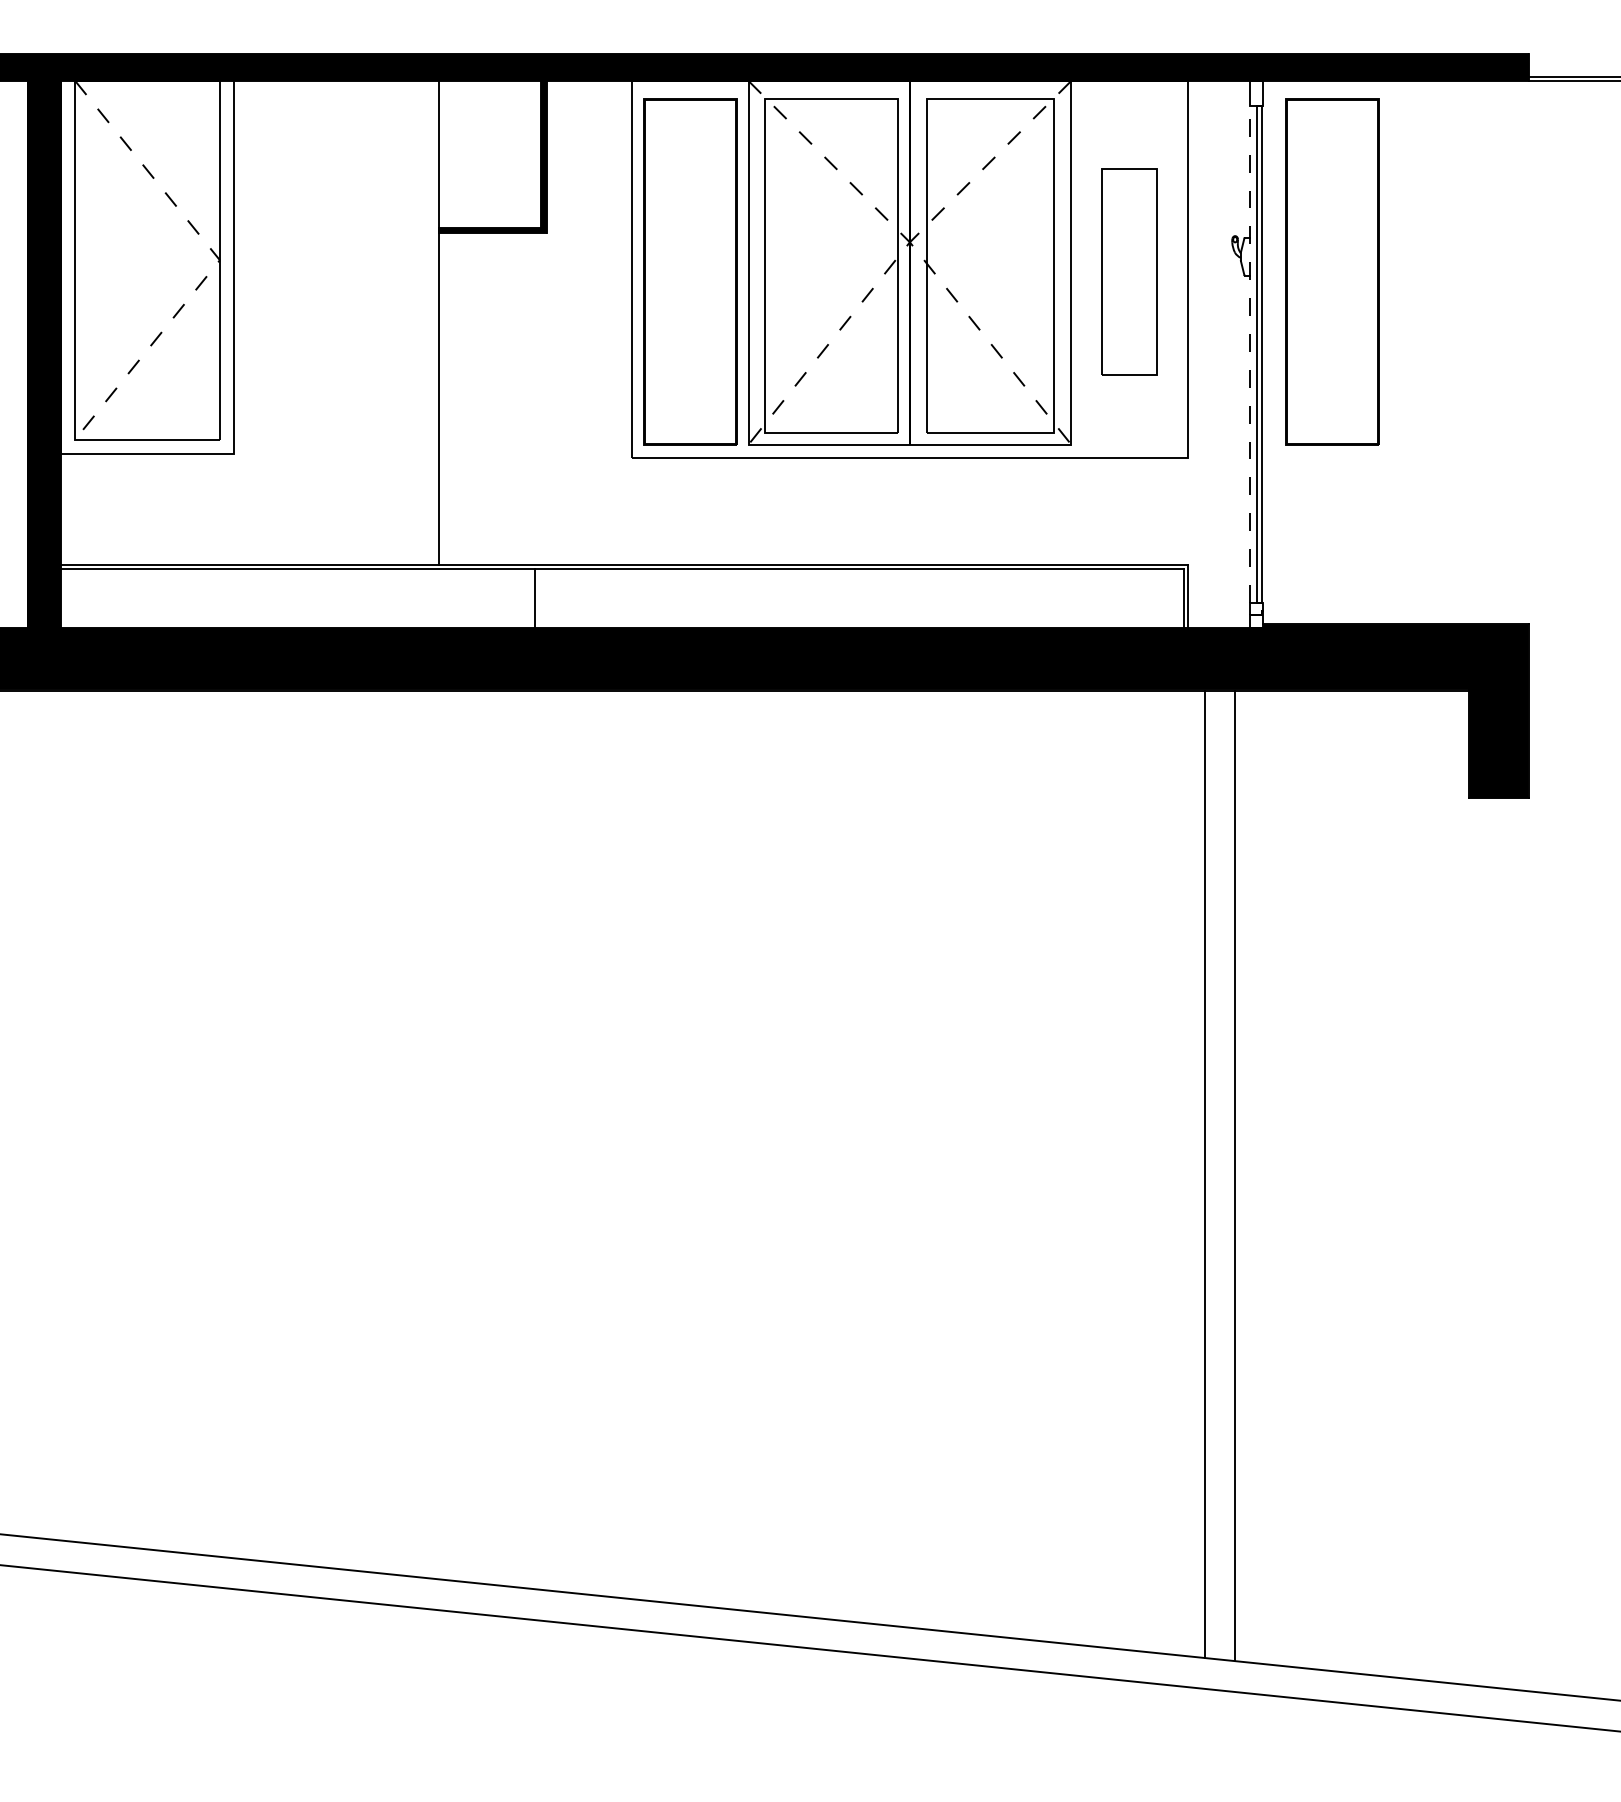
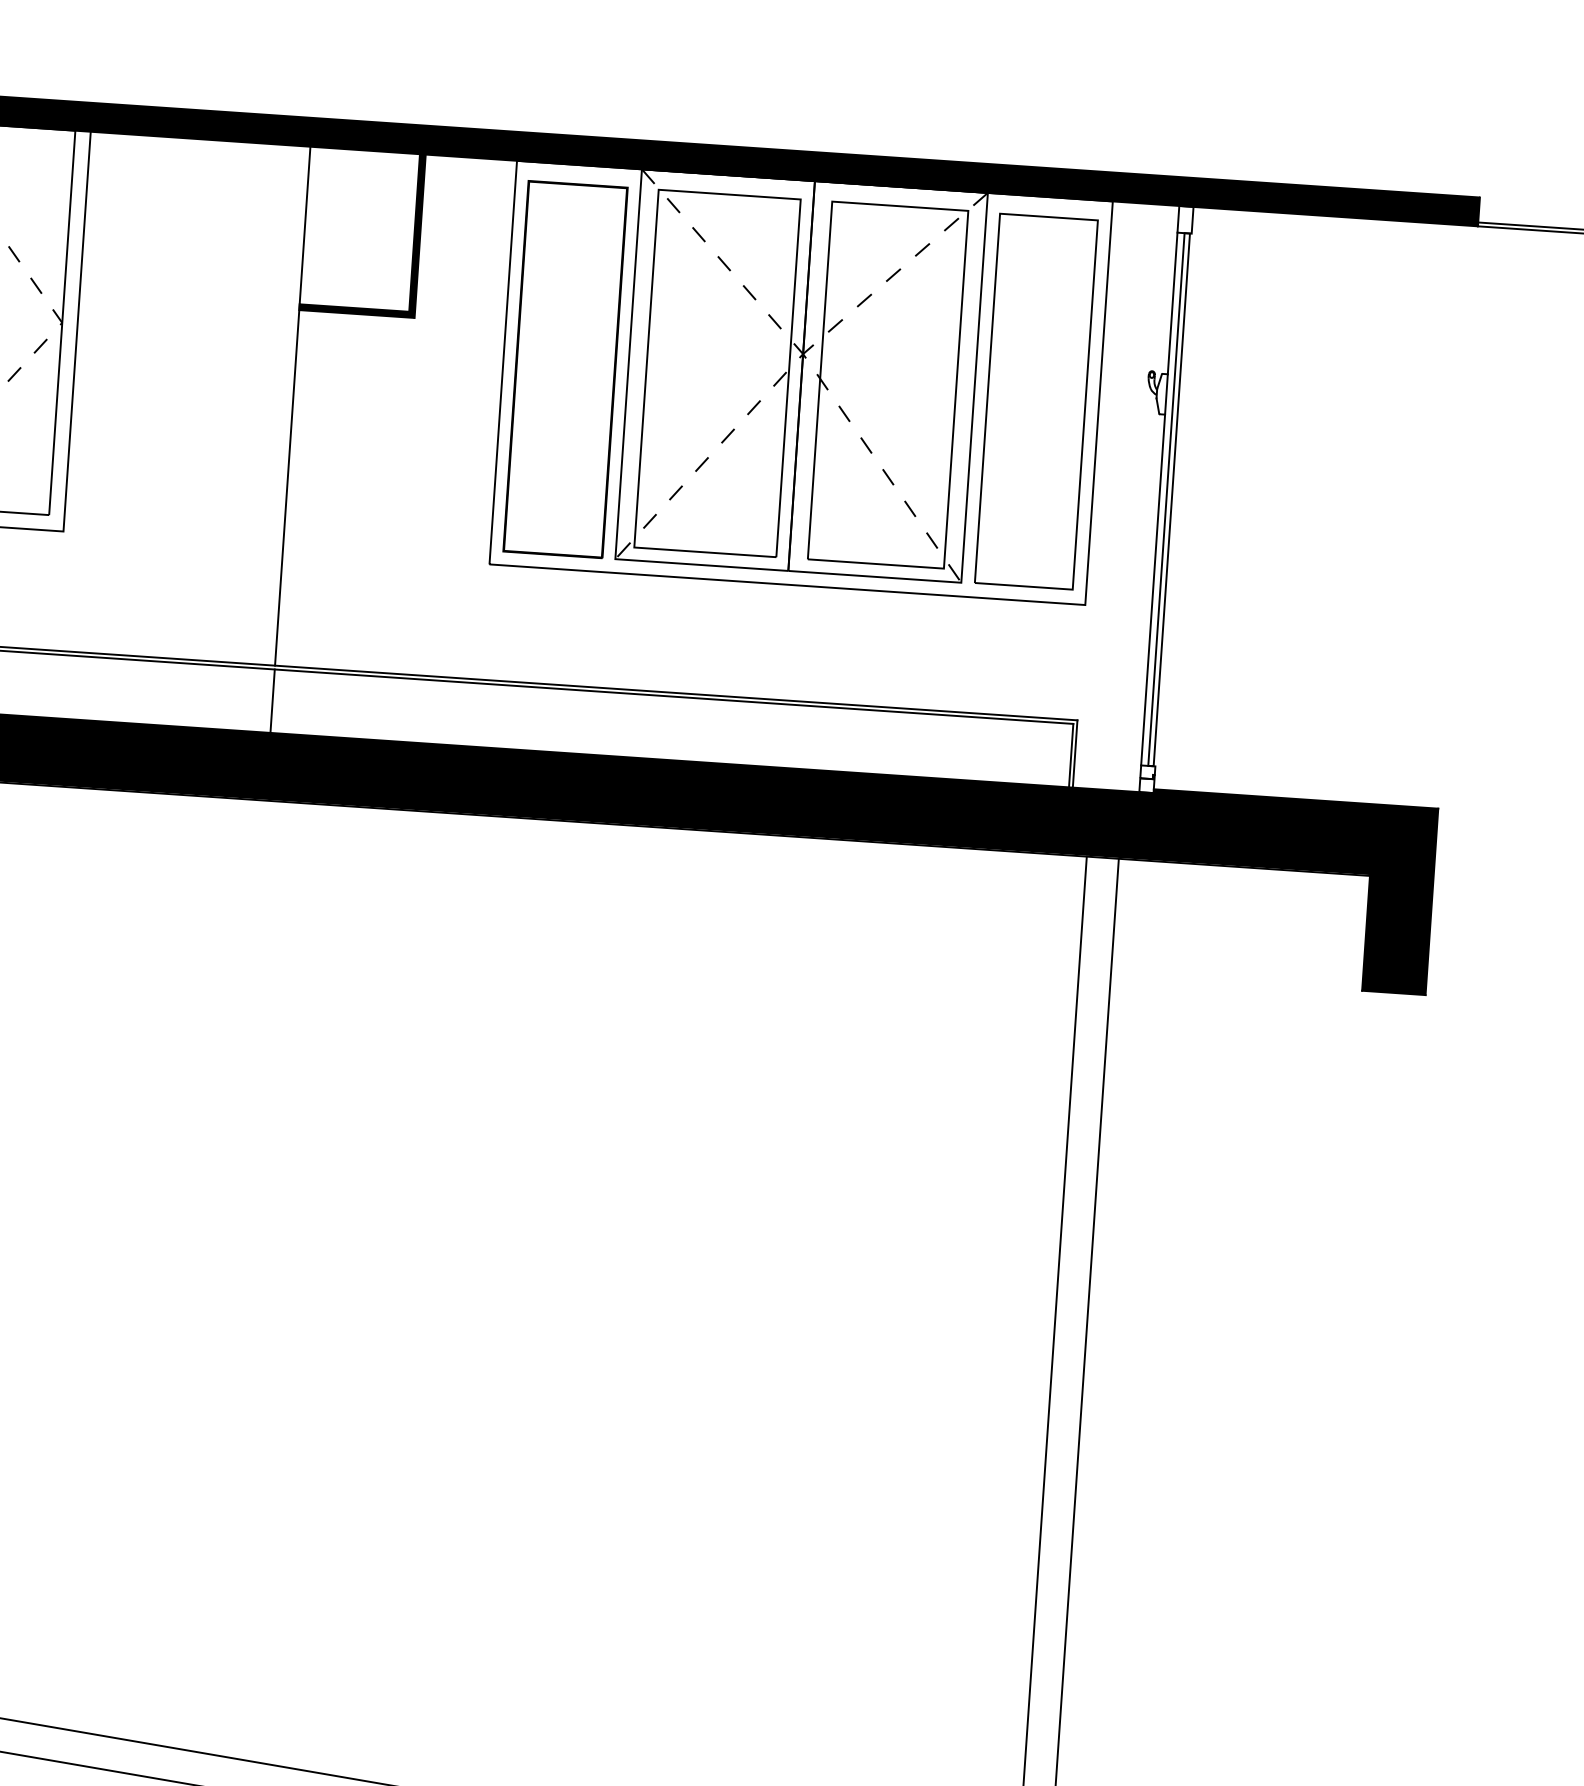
part: (1129, 271) -> (1036, 401), size x1.67
part: (1332, 271) -> (1253, 416), removed
line: (1249, 354) -> (1158, 499), dashed -> solid
line: (535, 597) -> (272, 700), moved

